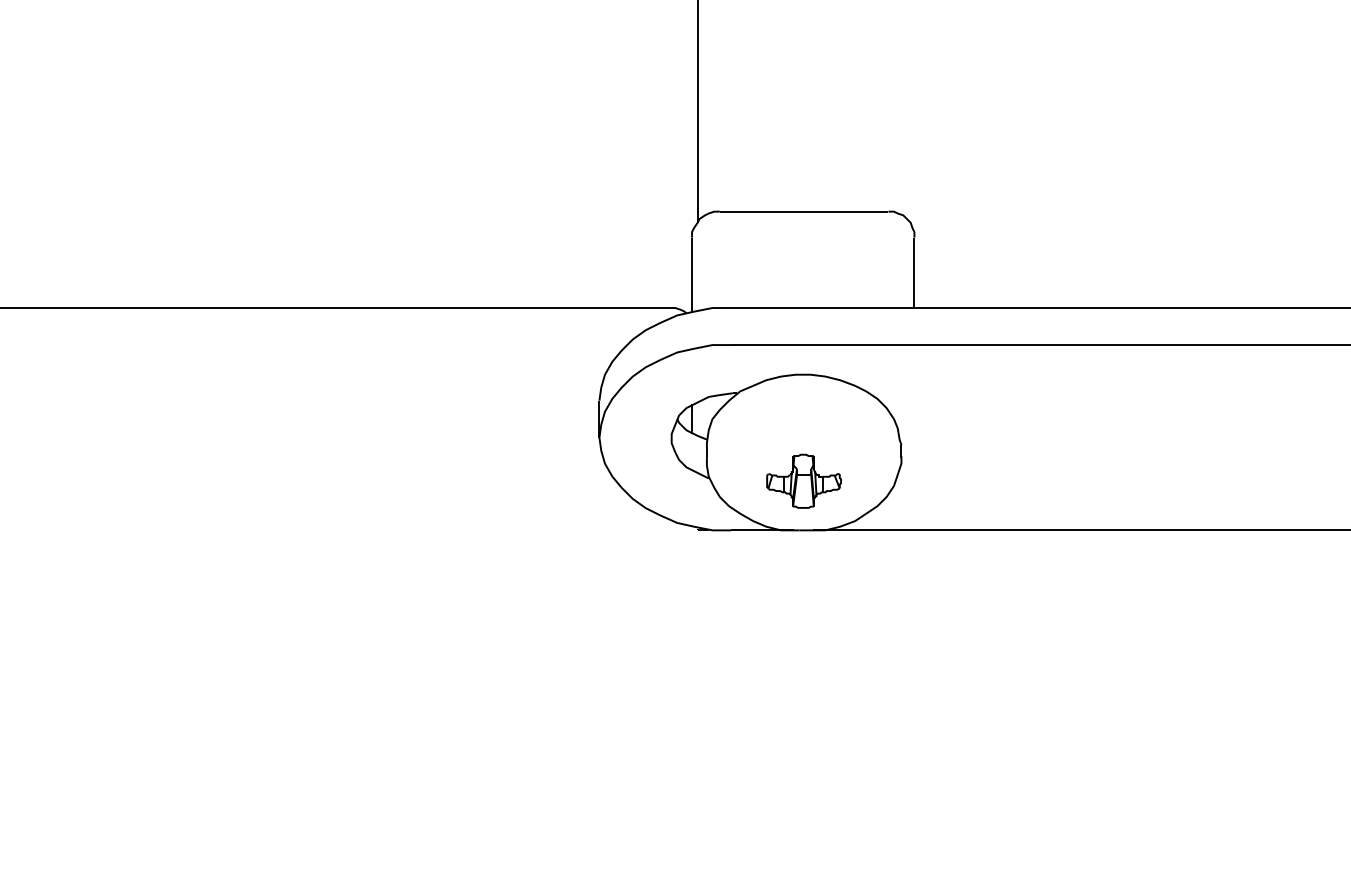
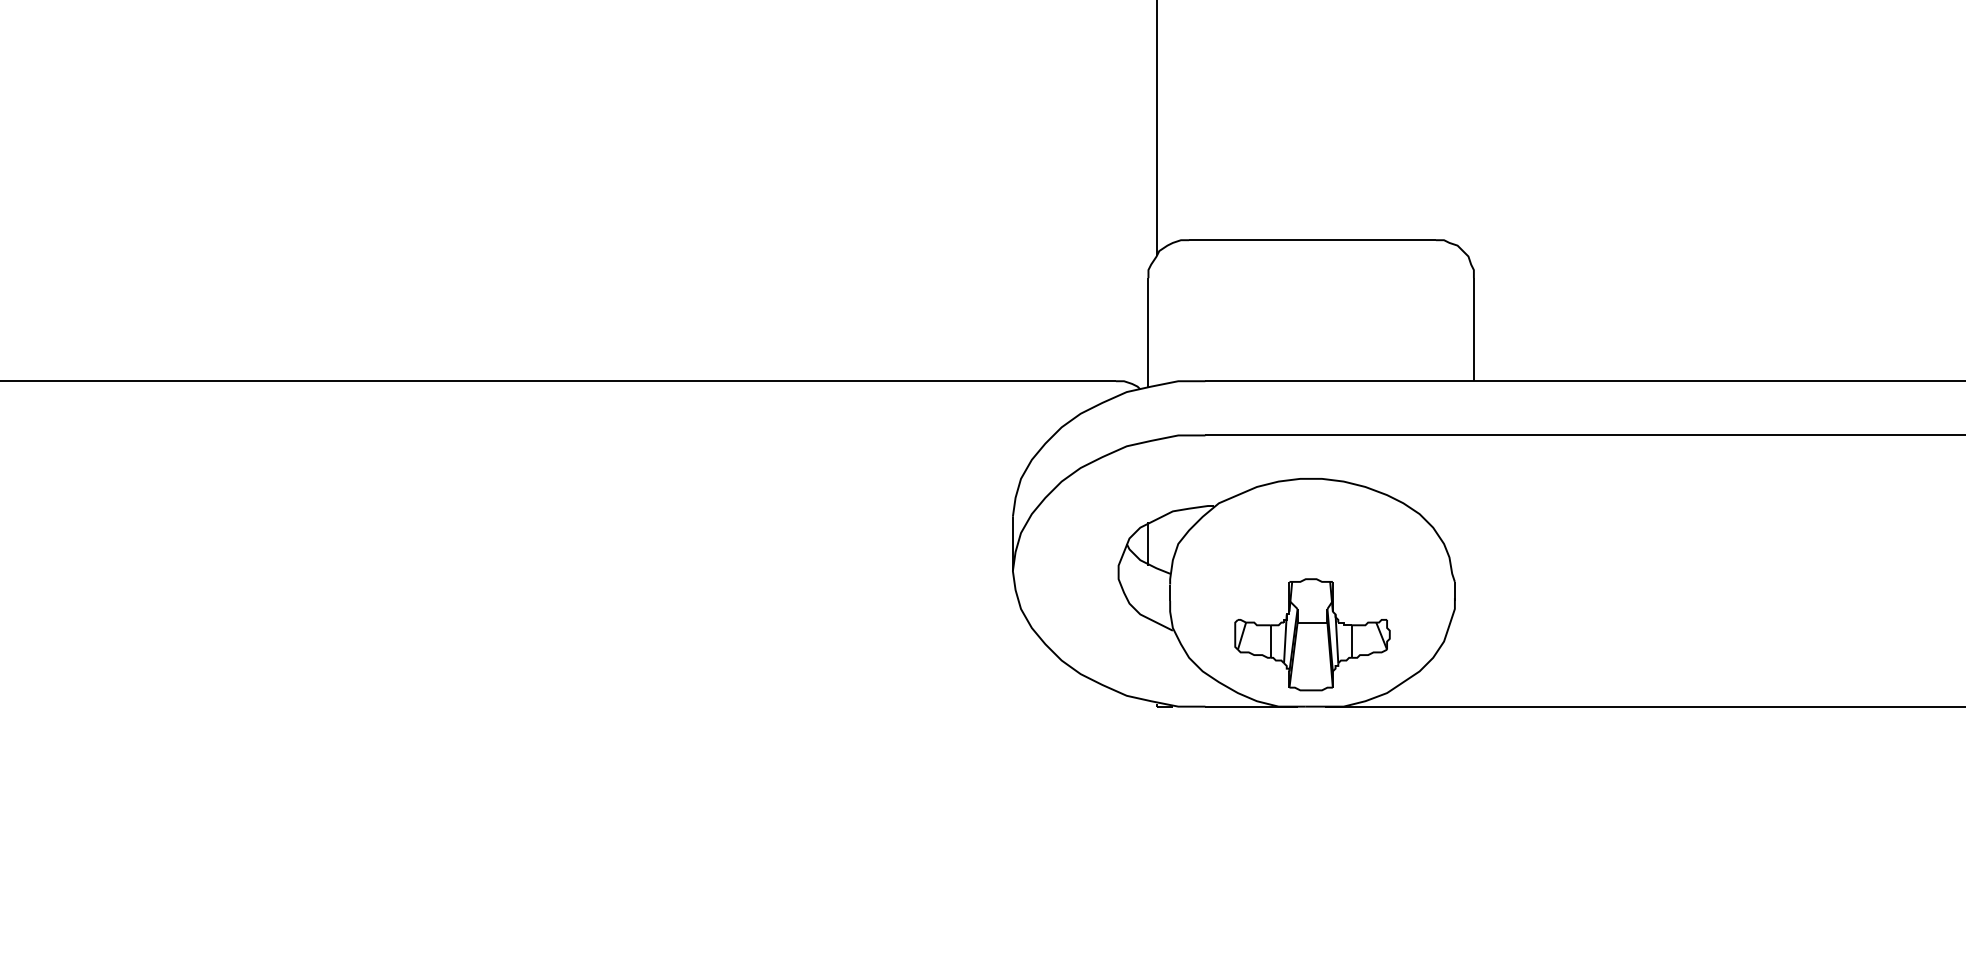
part: (803, 481) -> (1311, 635), size x1.43

